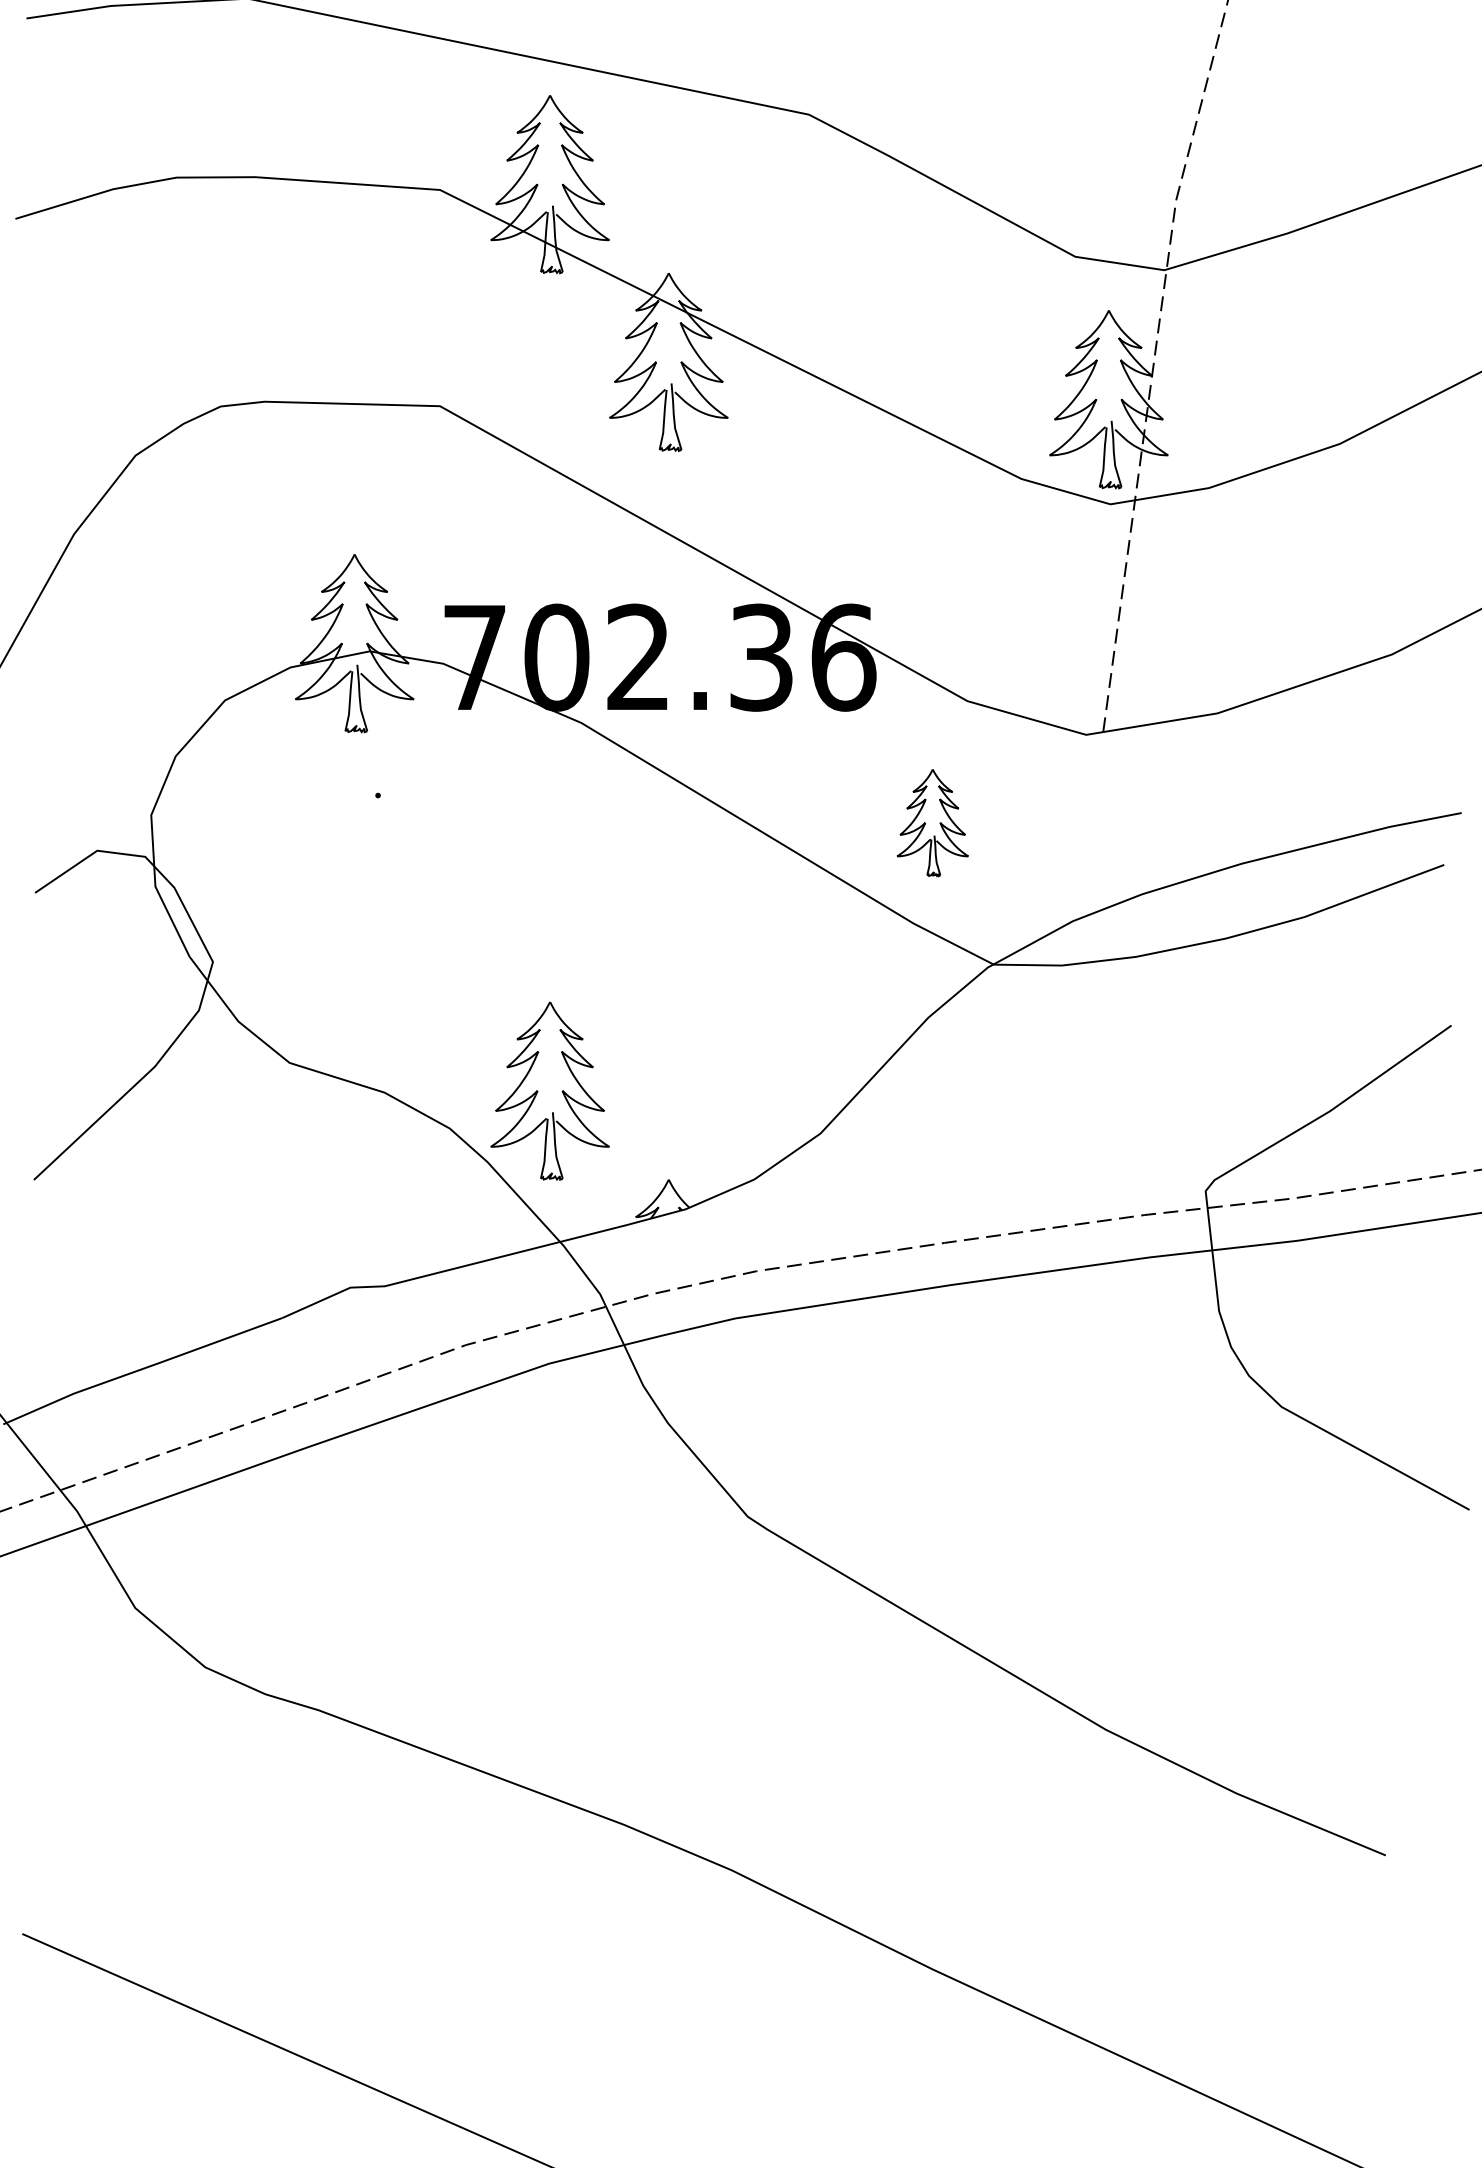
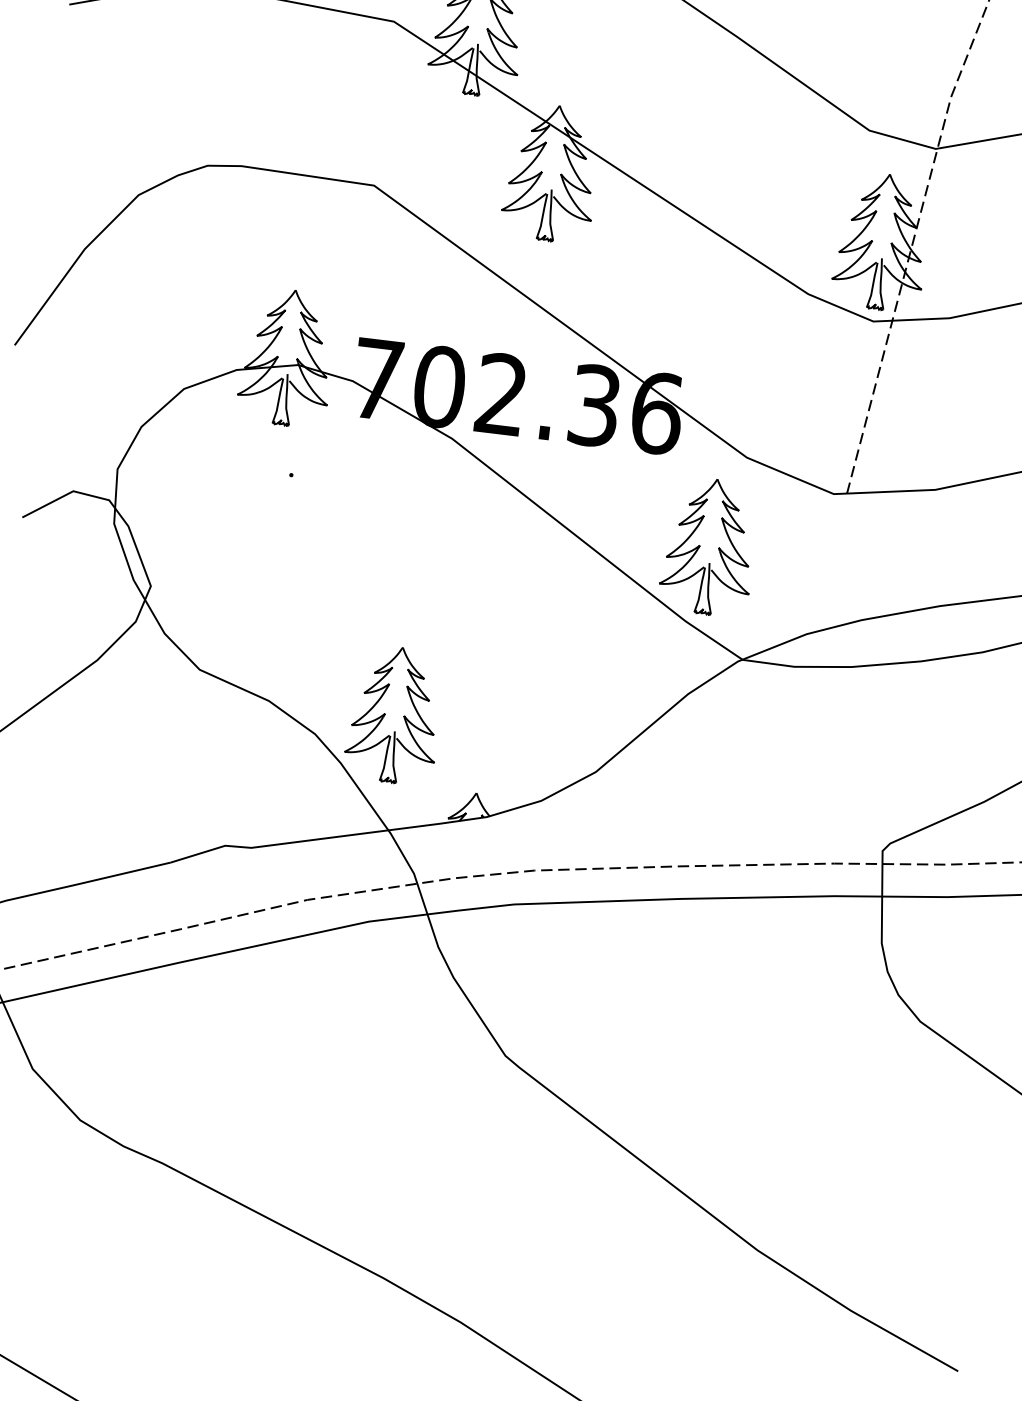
part: (932, 822) -> (709, 546), size x1.67

